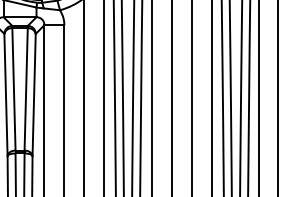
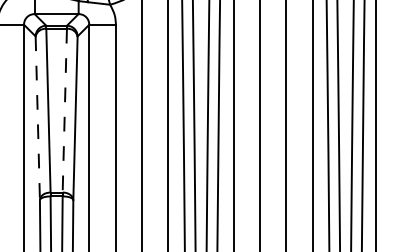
line: (26, 89) -> (65, 110), solid -> dashed
line: (6, 95) -> (38, 118), solid -> dashed

